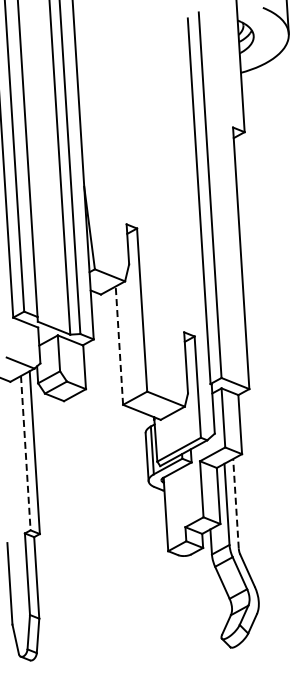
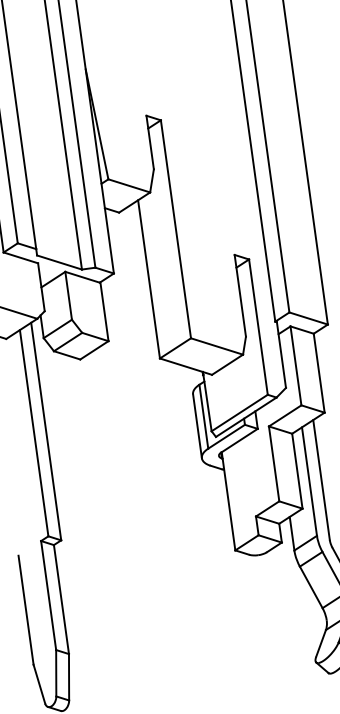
line: (119, 345) -> (149, 279), dashed -> solid
line: (25, 453) -> (33, 433), dashed -> solid
line: (235, 503) -> (320, 479), dashed -> solid

